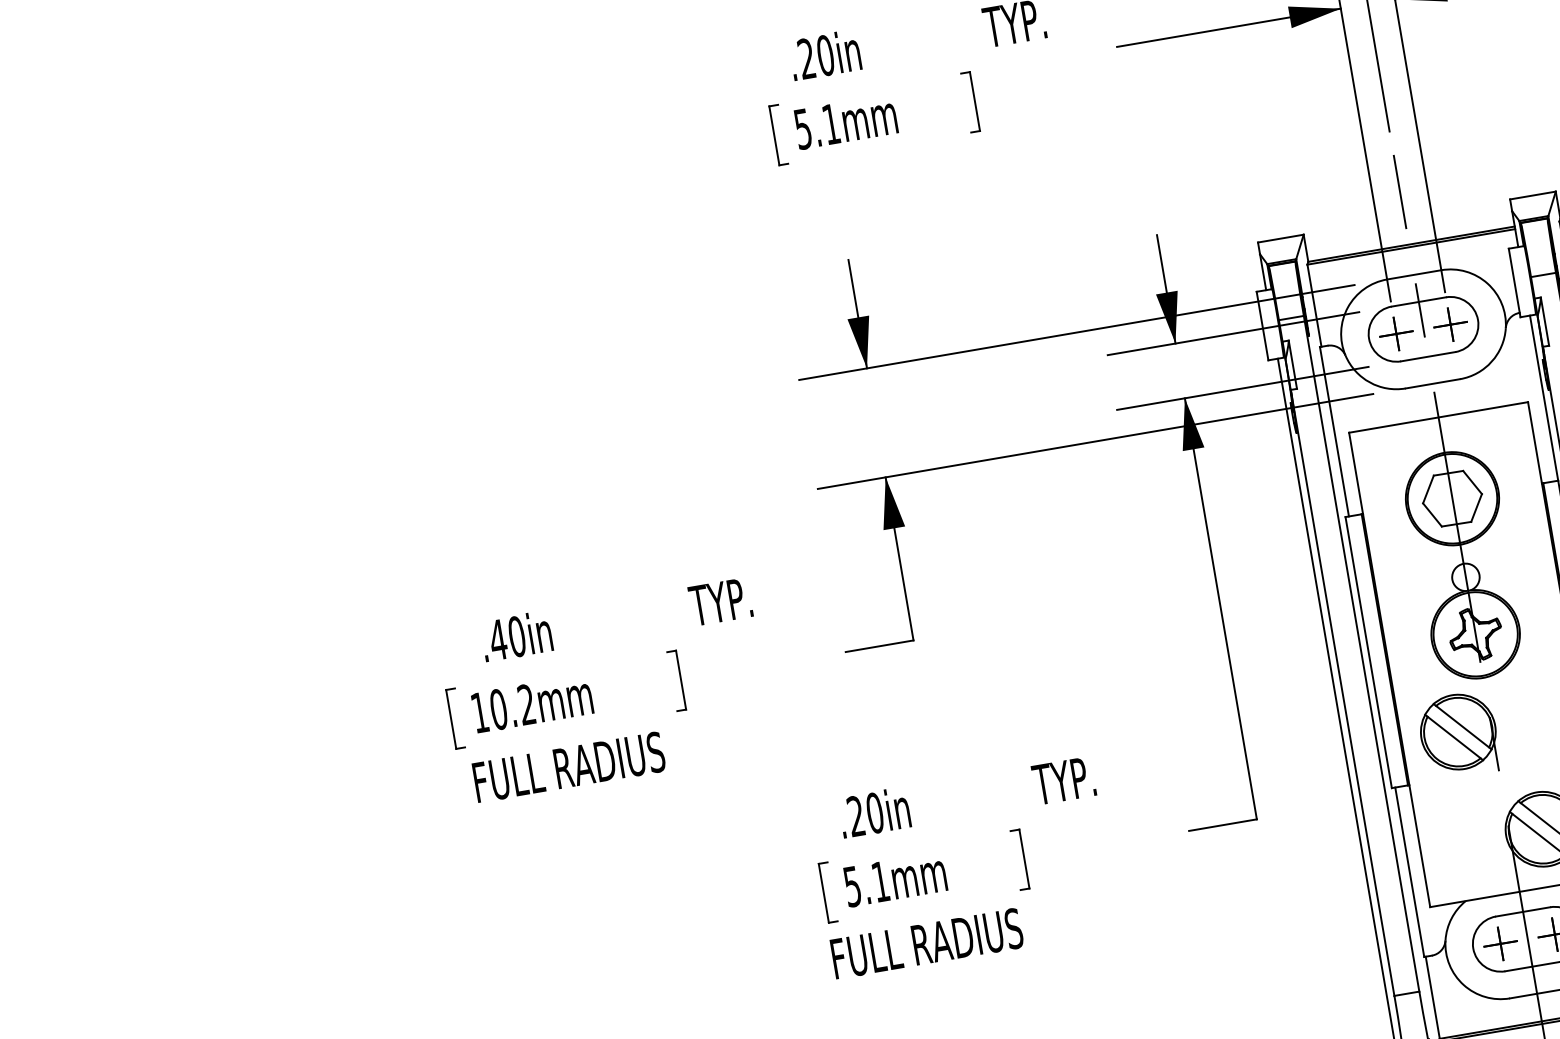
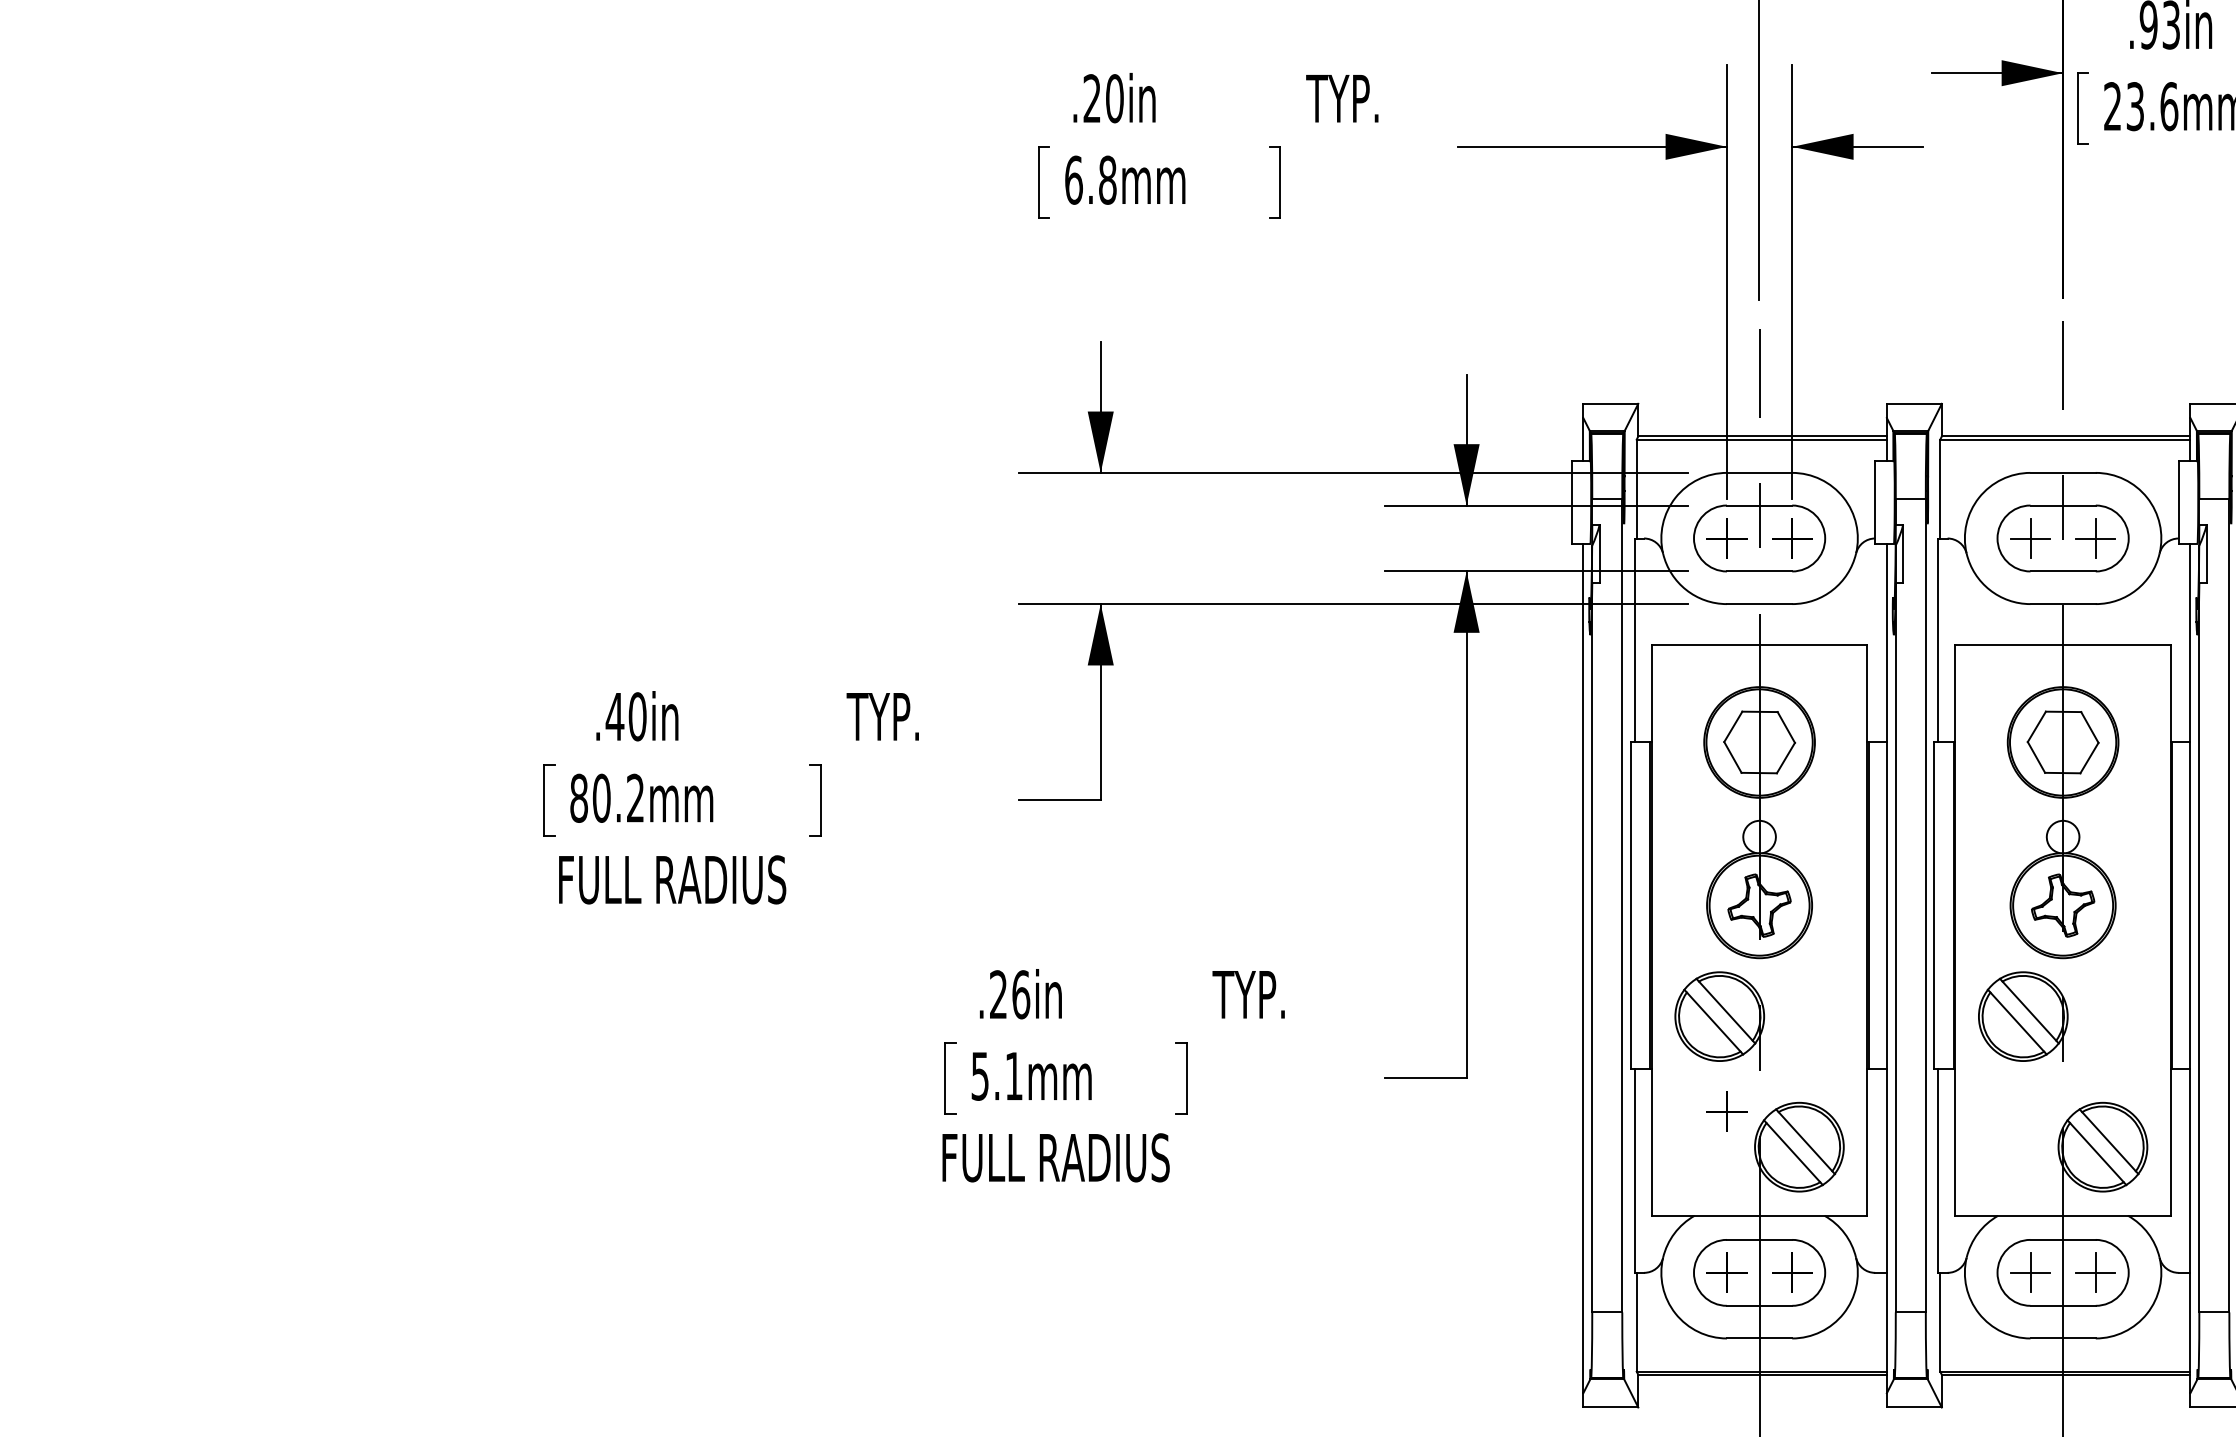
text: (816, 126) -> (1090, 179), 5.1mm -> 6.8mm
text: (479, 712) -> (578, 797), 10.2mm -> 80.2mm
part: (1477, 809) -> (1726, 1111), added
text: (875, 812) -> (1021, 994), .20in -> .26in

